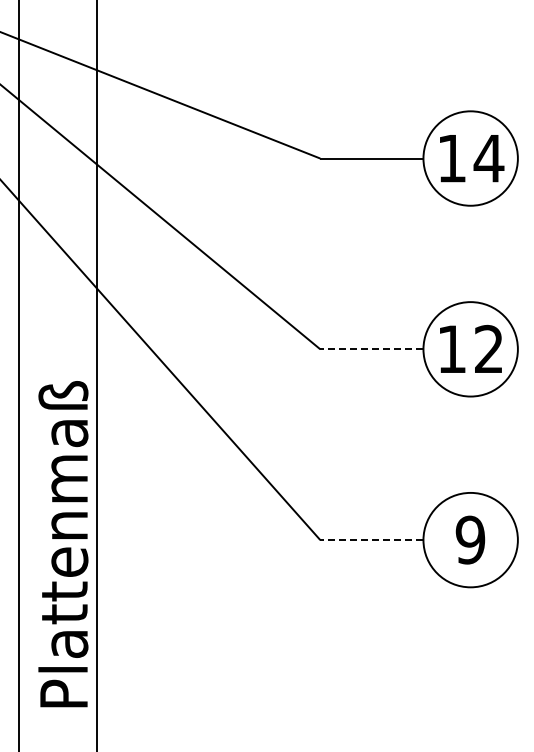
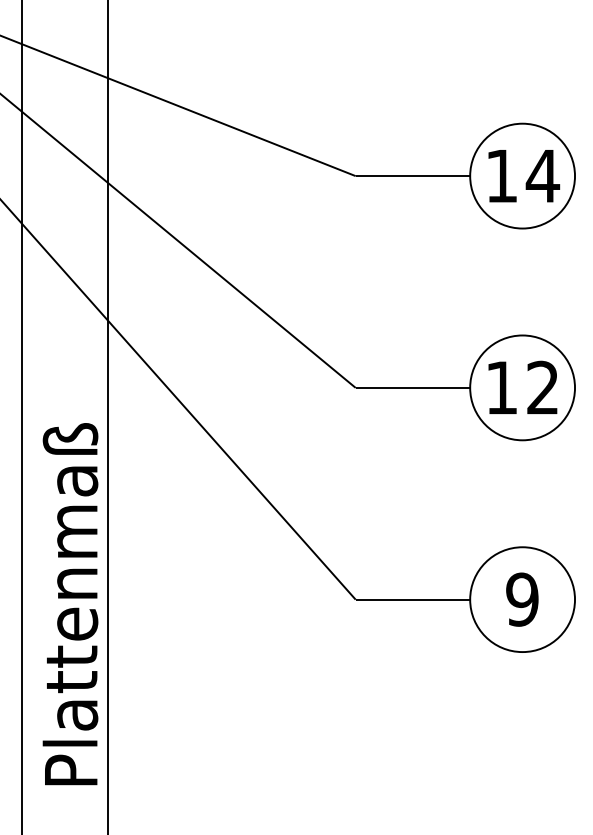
line: (371, 349) -> (412, 388), dashed -> solid
line: (371, 540) -> (412, 600), dashed -> solid

